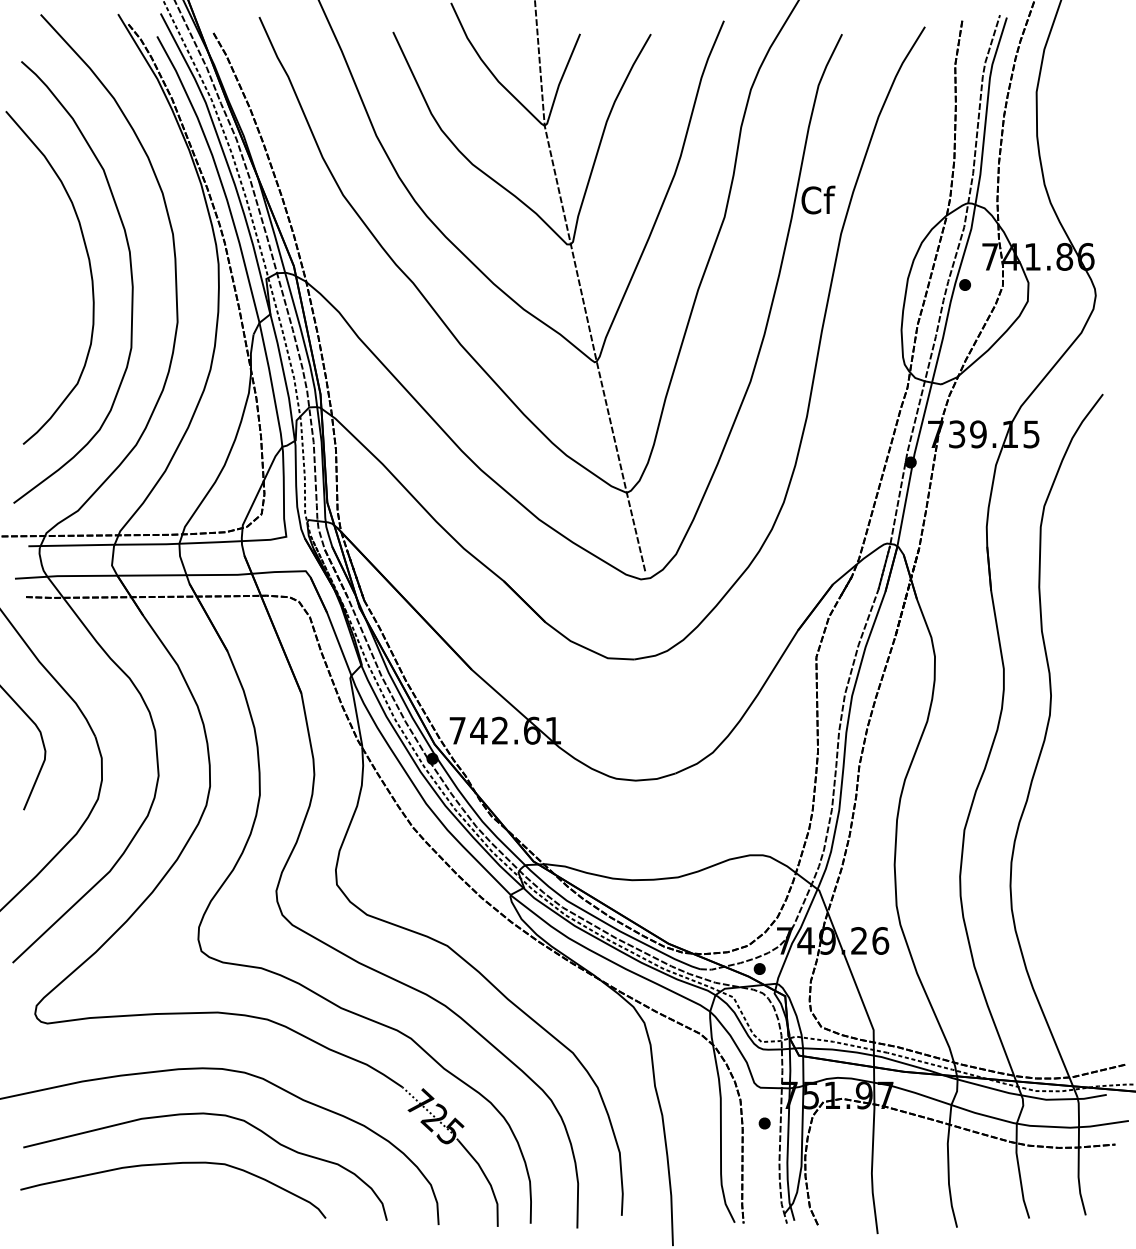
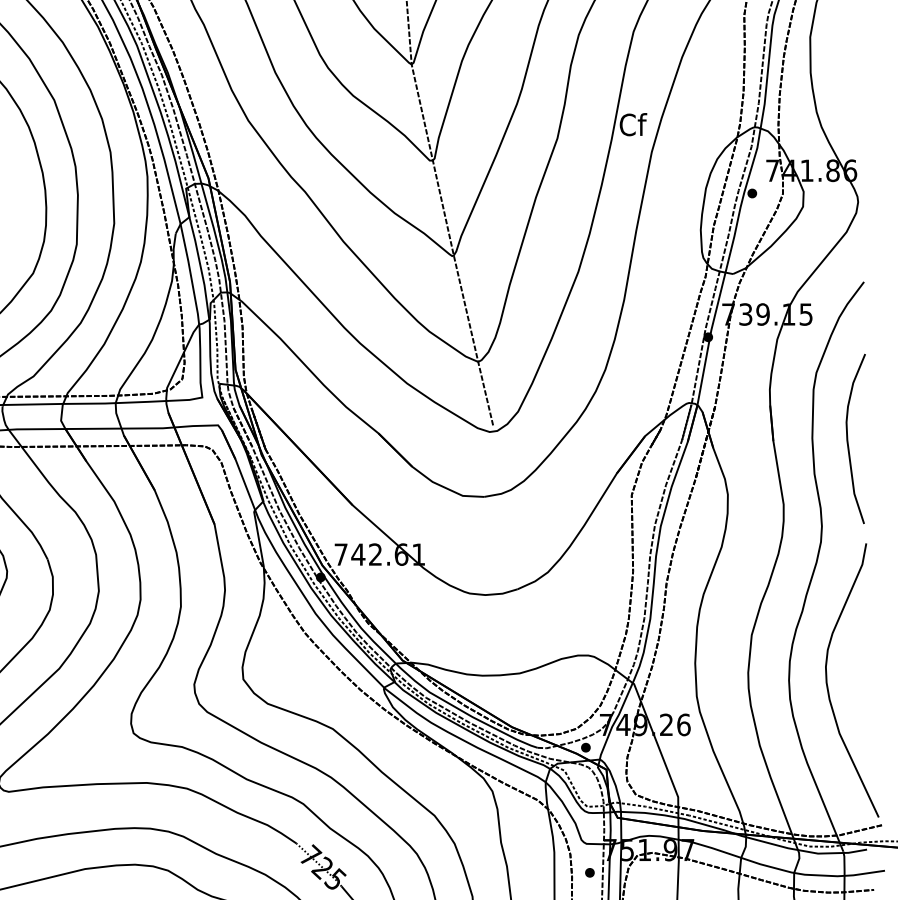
curve: (1083, 587) -> (848, 438), added
curve: (1058, 890) -> (827, 684), added

